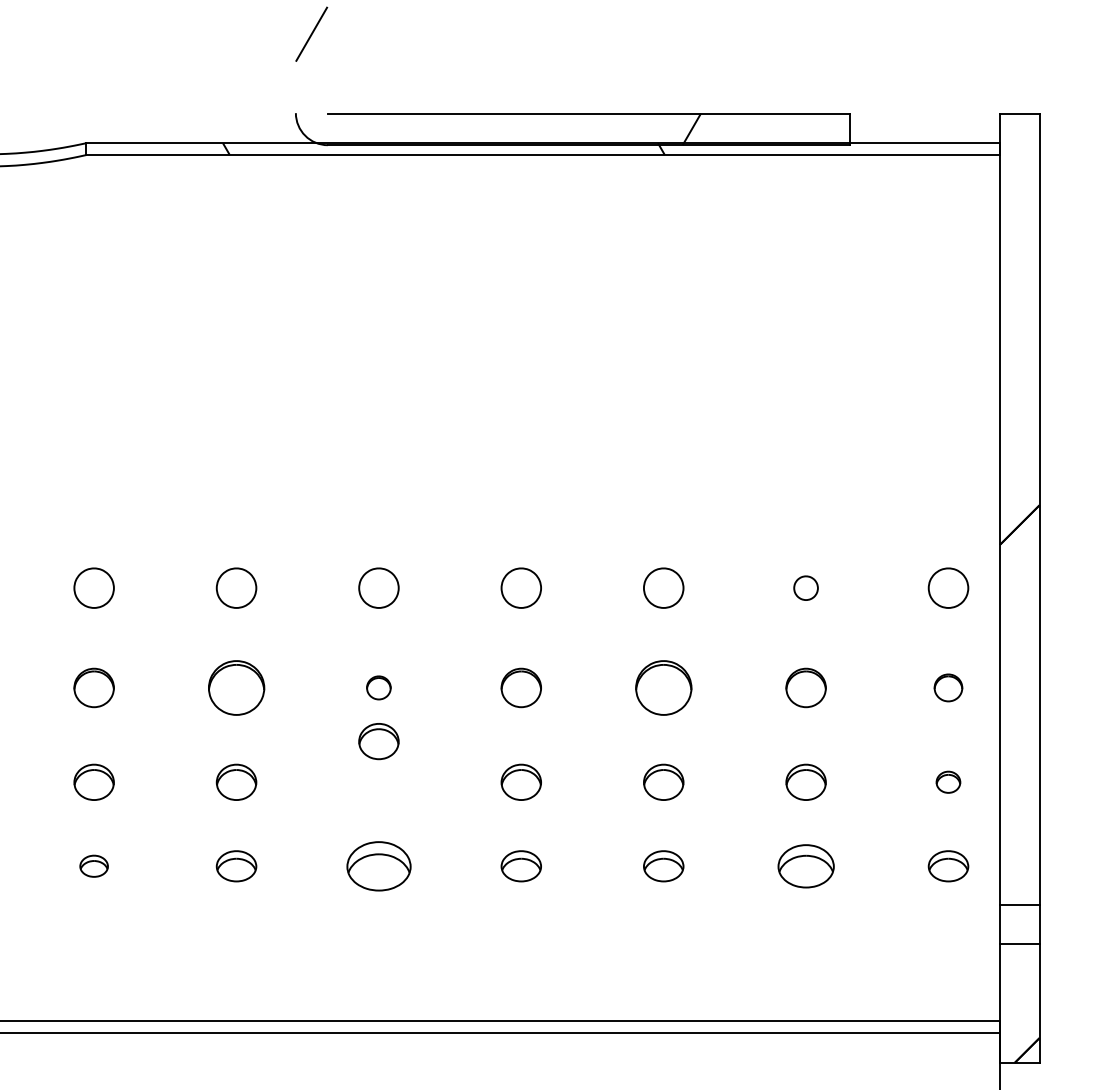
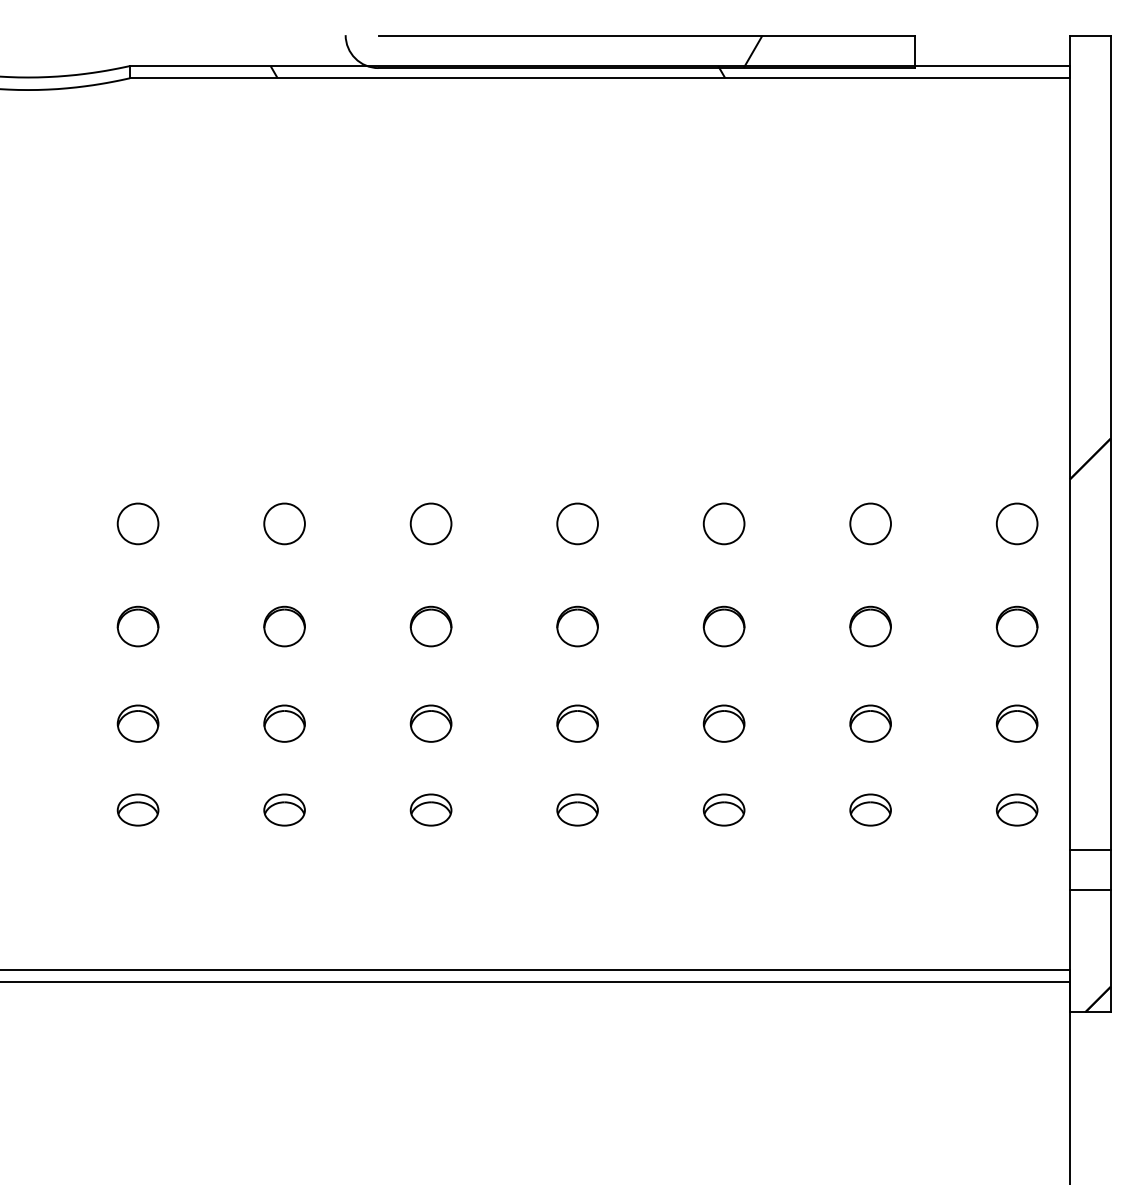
part: (805, 587) -> (870, 523), size x1.67
part: (236, 687) -> (284, 626), size x0.71
part: (378, 687) -> (430, 626), size x1.67
part: (663, 687) -> (723, 626), size x0.71
part: (947, 687) -> (1016, 626), size x1.43
part: (378, 741) -> (430, 723), moved
part: (947, 782) -> (1016, 723), size x1.67
part: (93, 865) -> (137, 809), size x1.43
part: (378, 865) -> (430, 809), size x0.62
part: (805, 865) -> (870, 809), size x0.71

